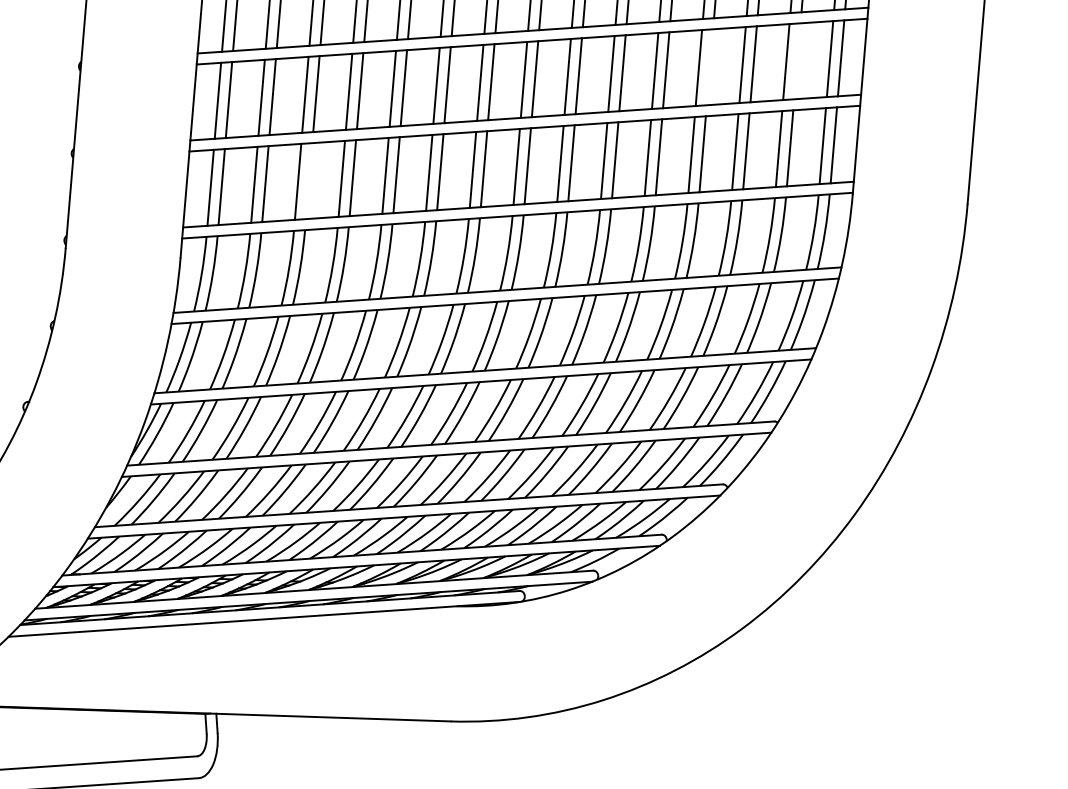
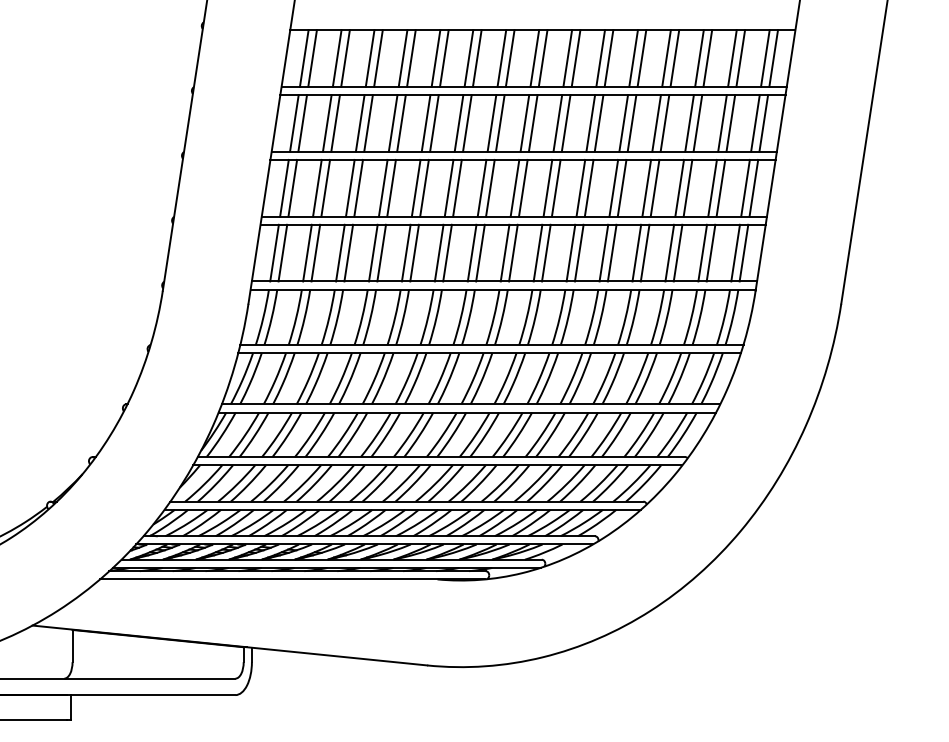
line: (796, 60) -> (720, 187), added
line: (709, 66) -> (654, 187), added
line: (308, 180) -> (348, 252), added

